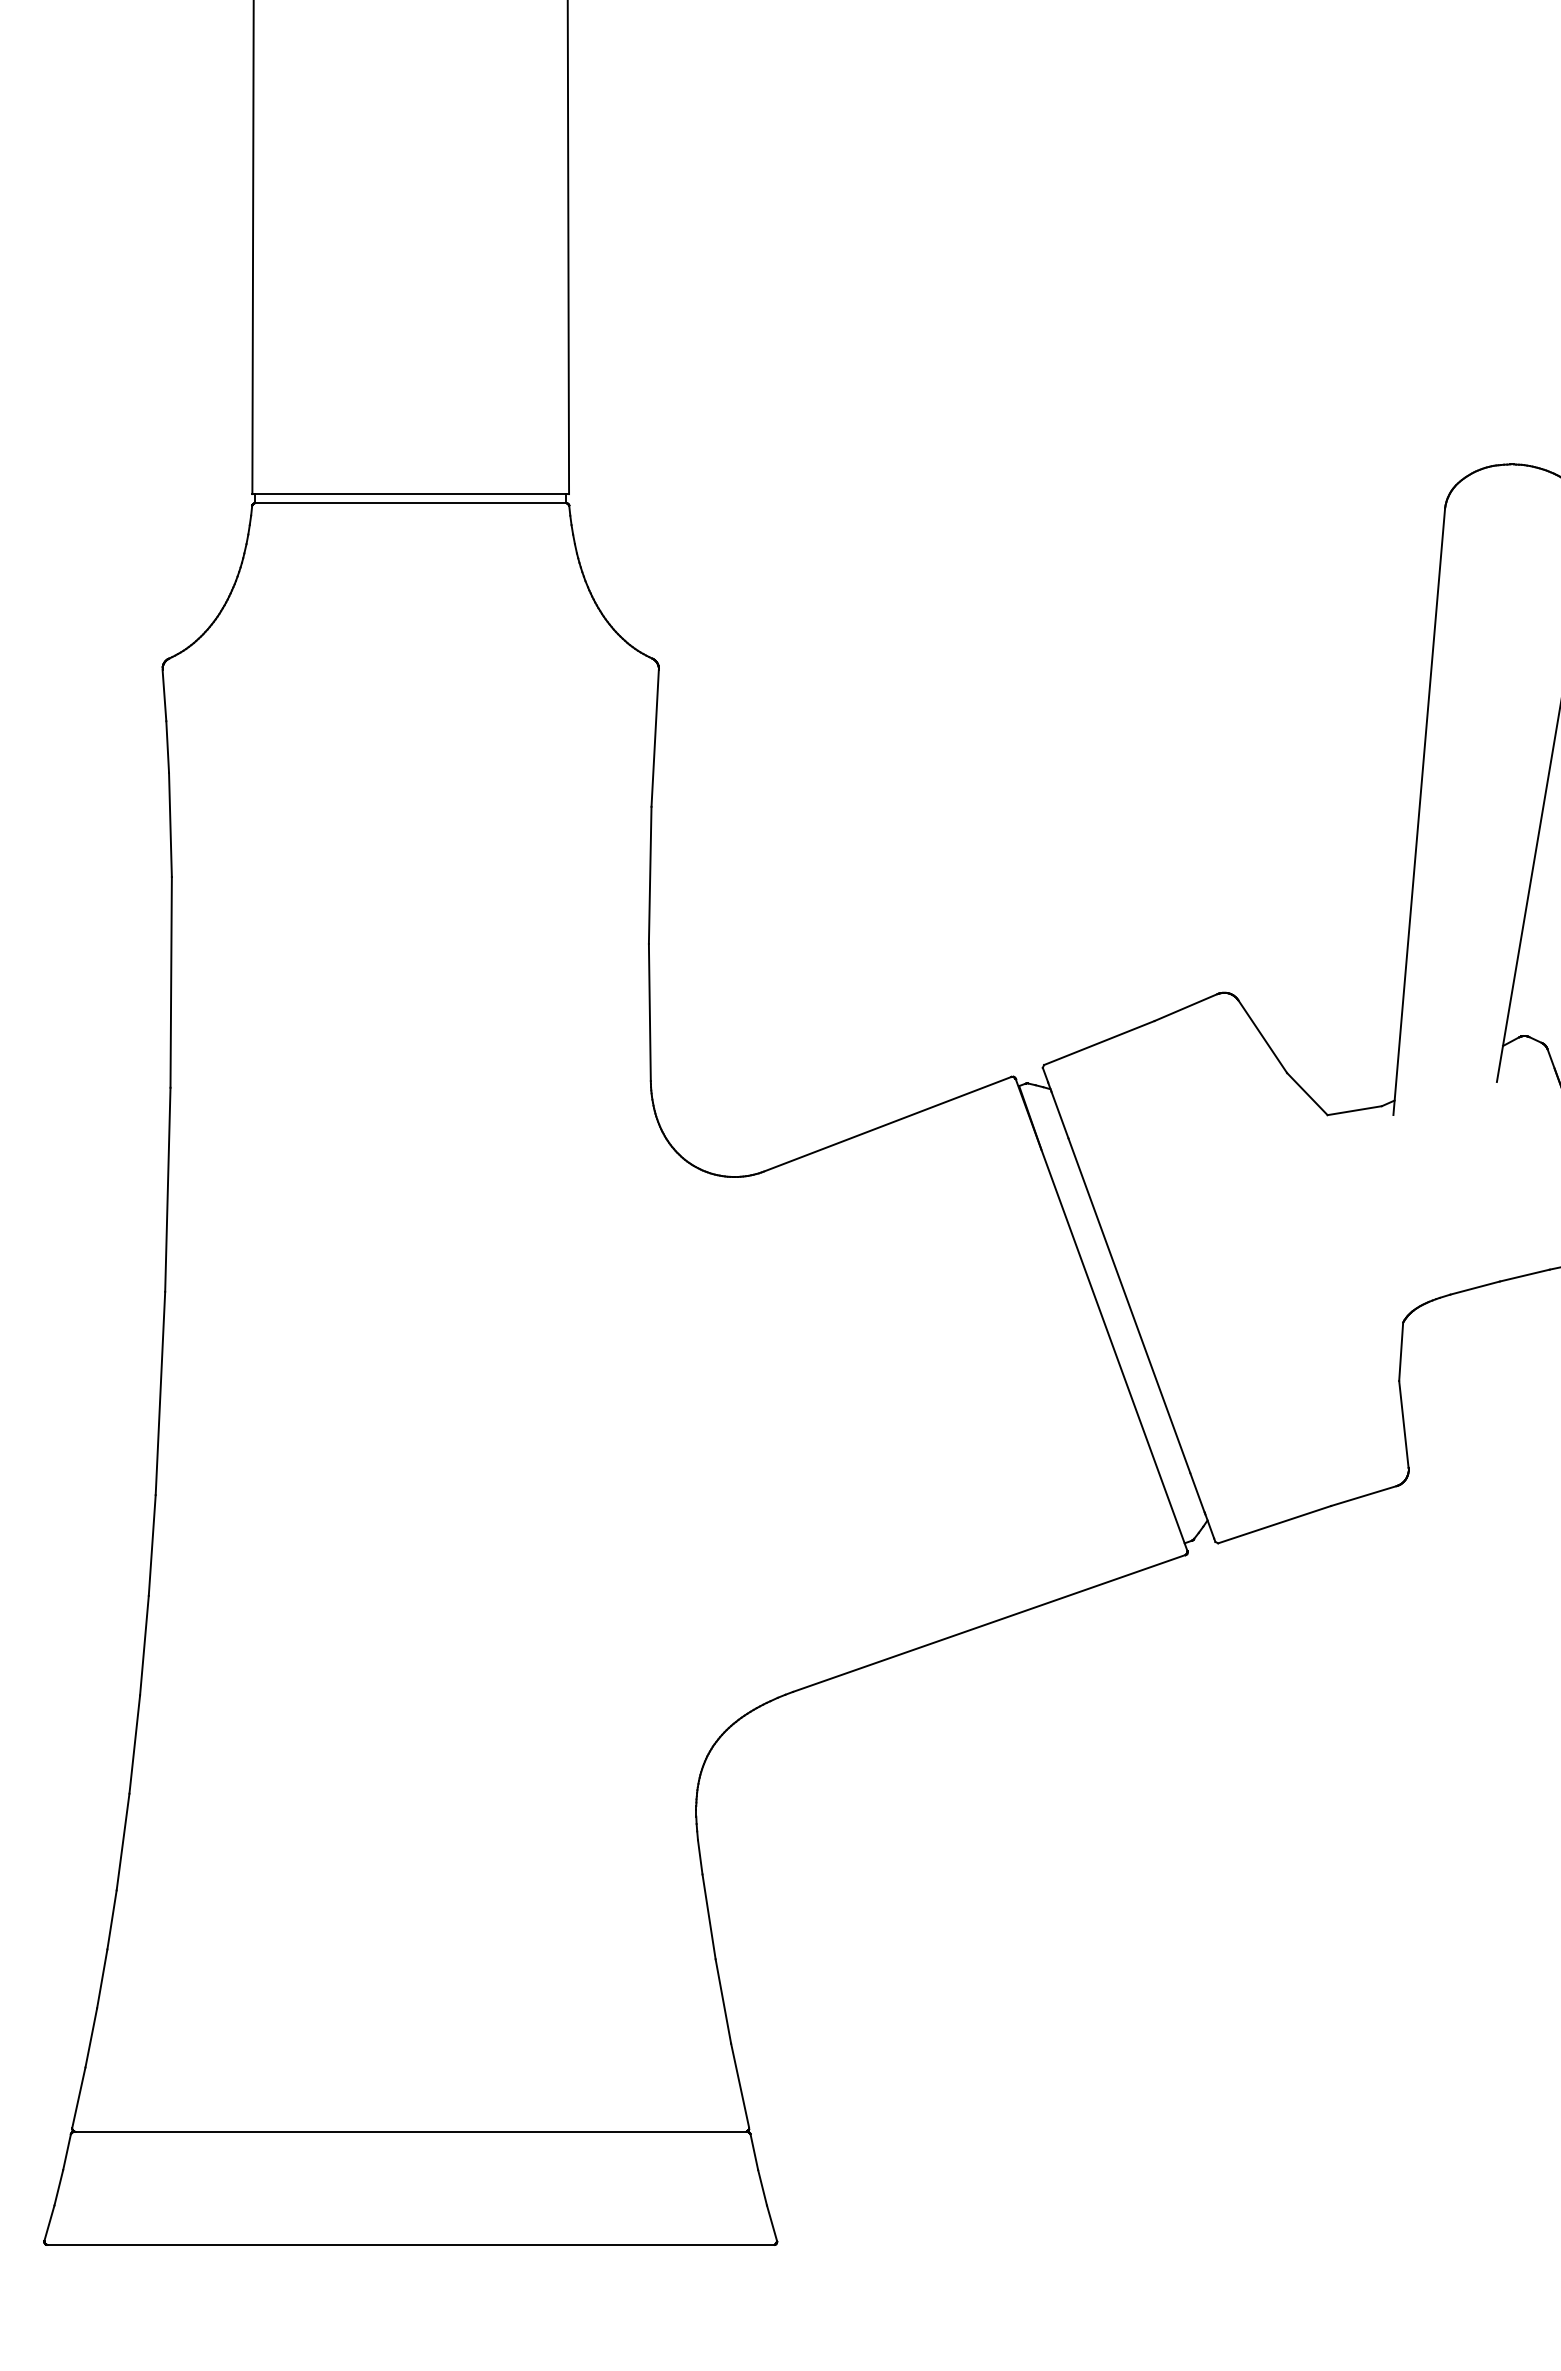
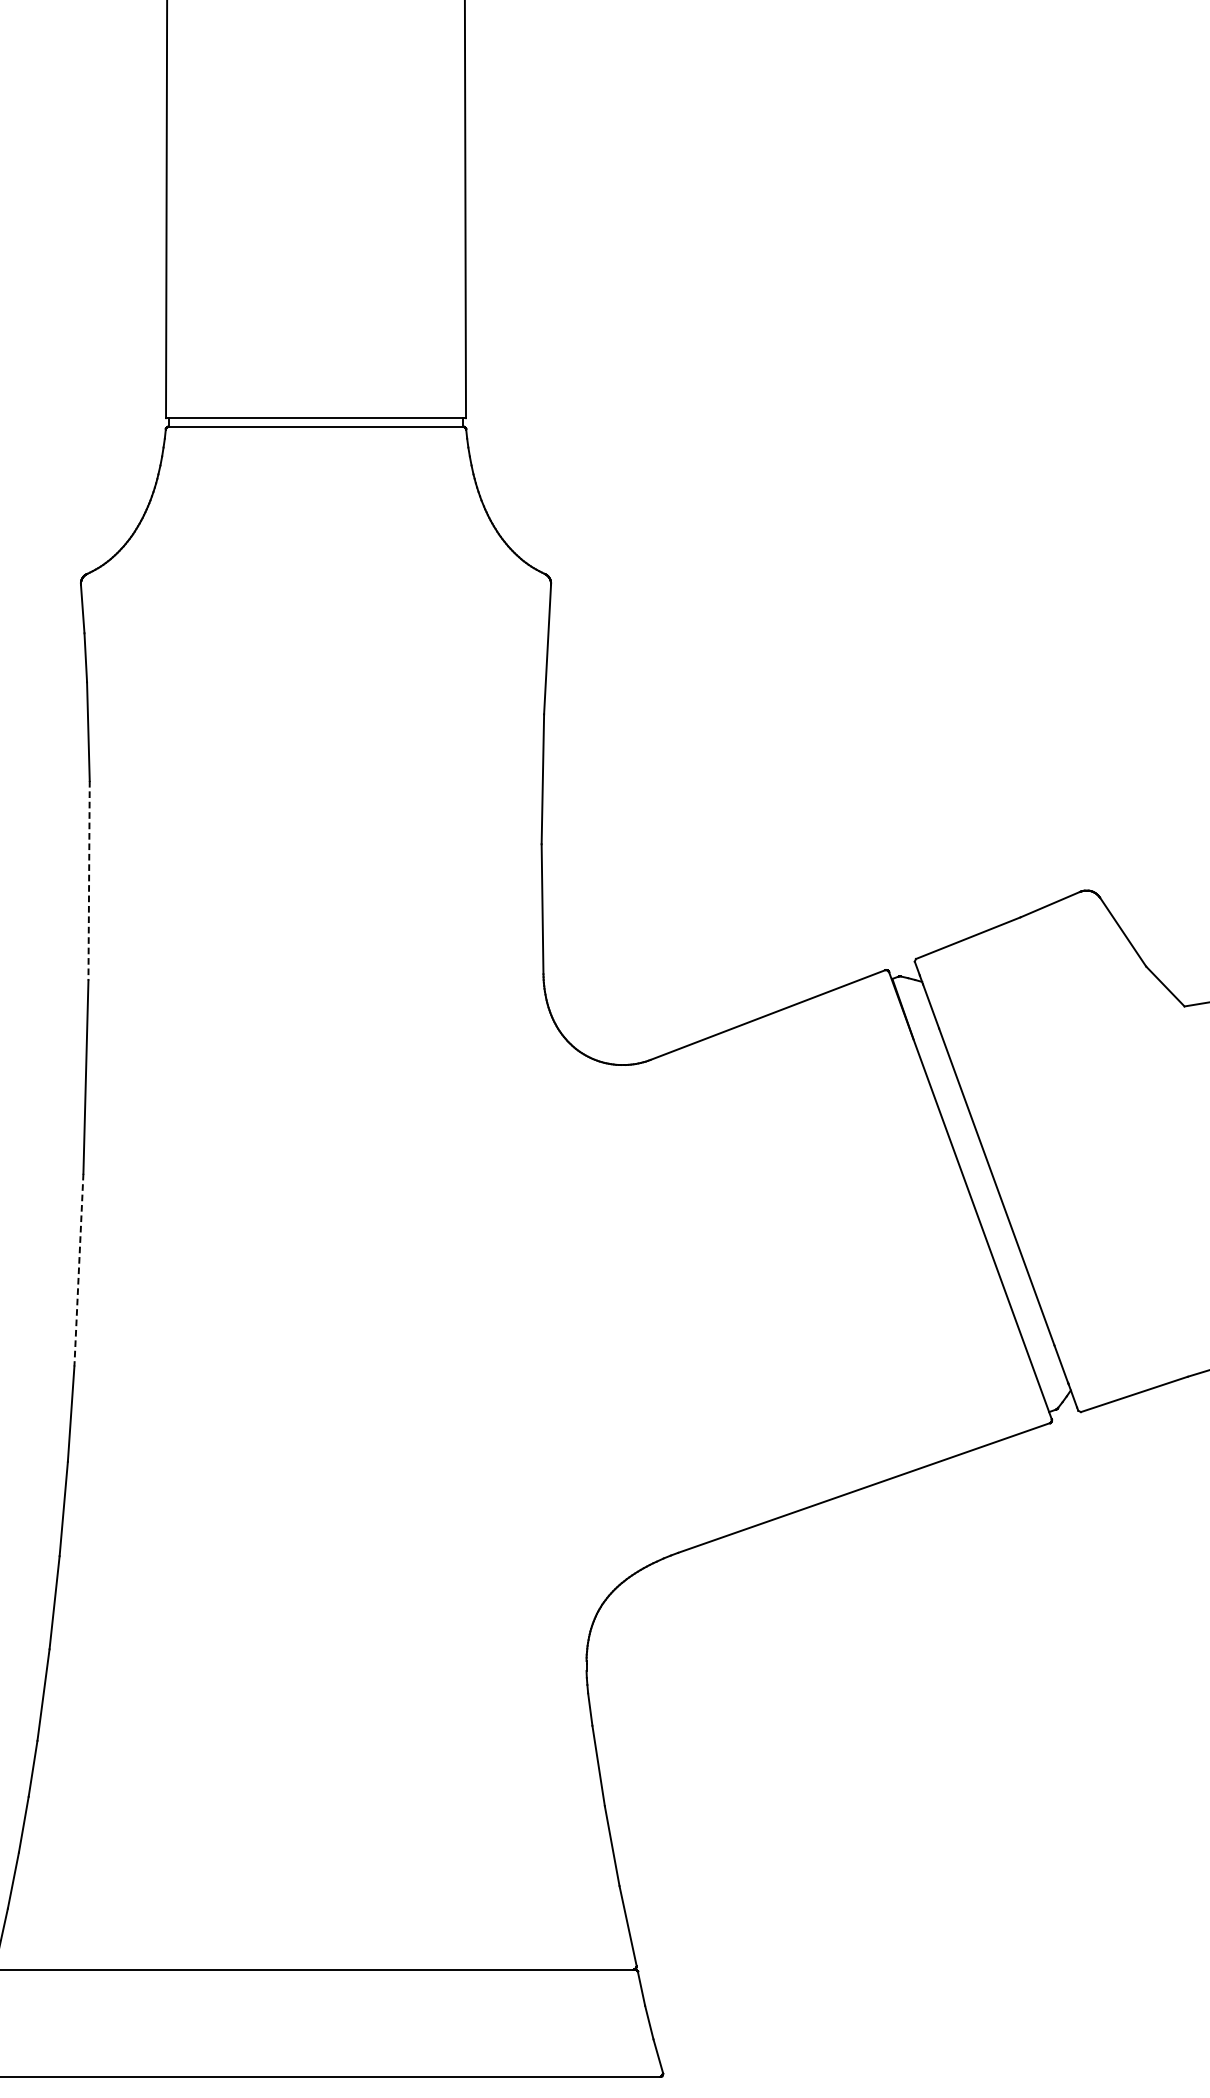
line: (171, 982) -> (89, 880), solid -> dashed
line: (160, 1393) -> (78, 1270), solid -> dashed

